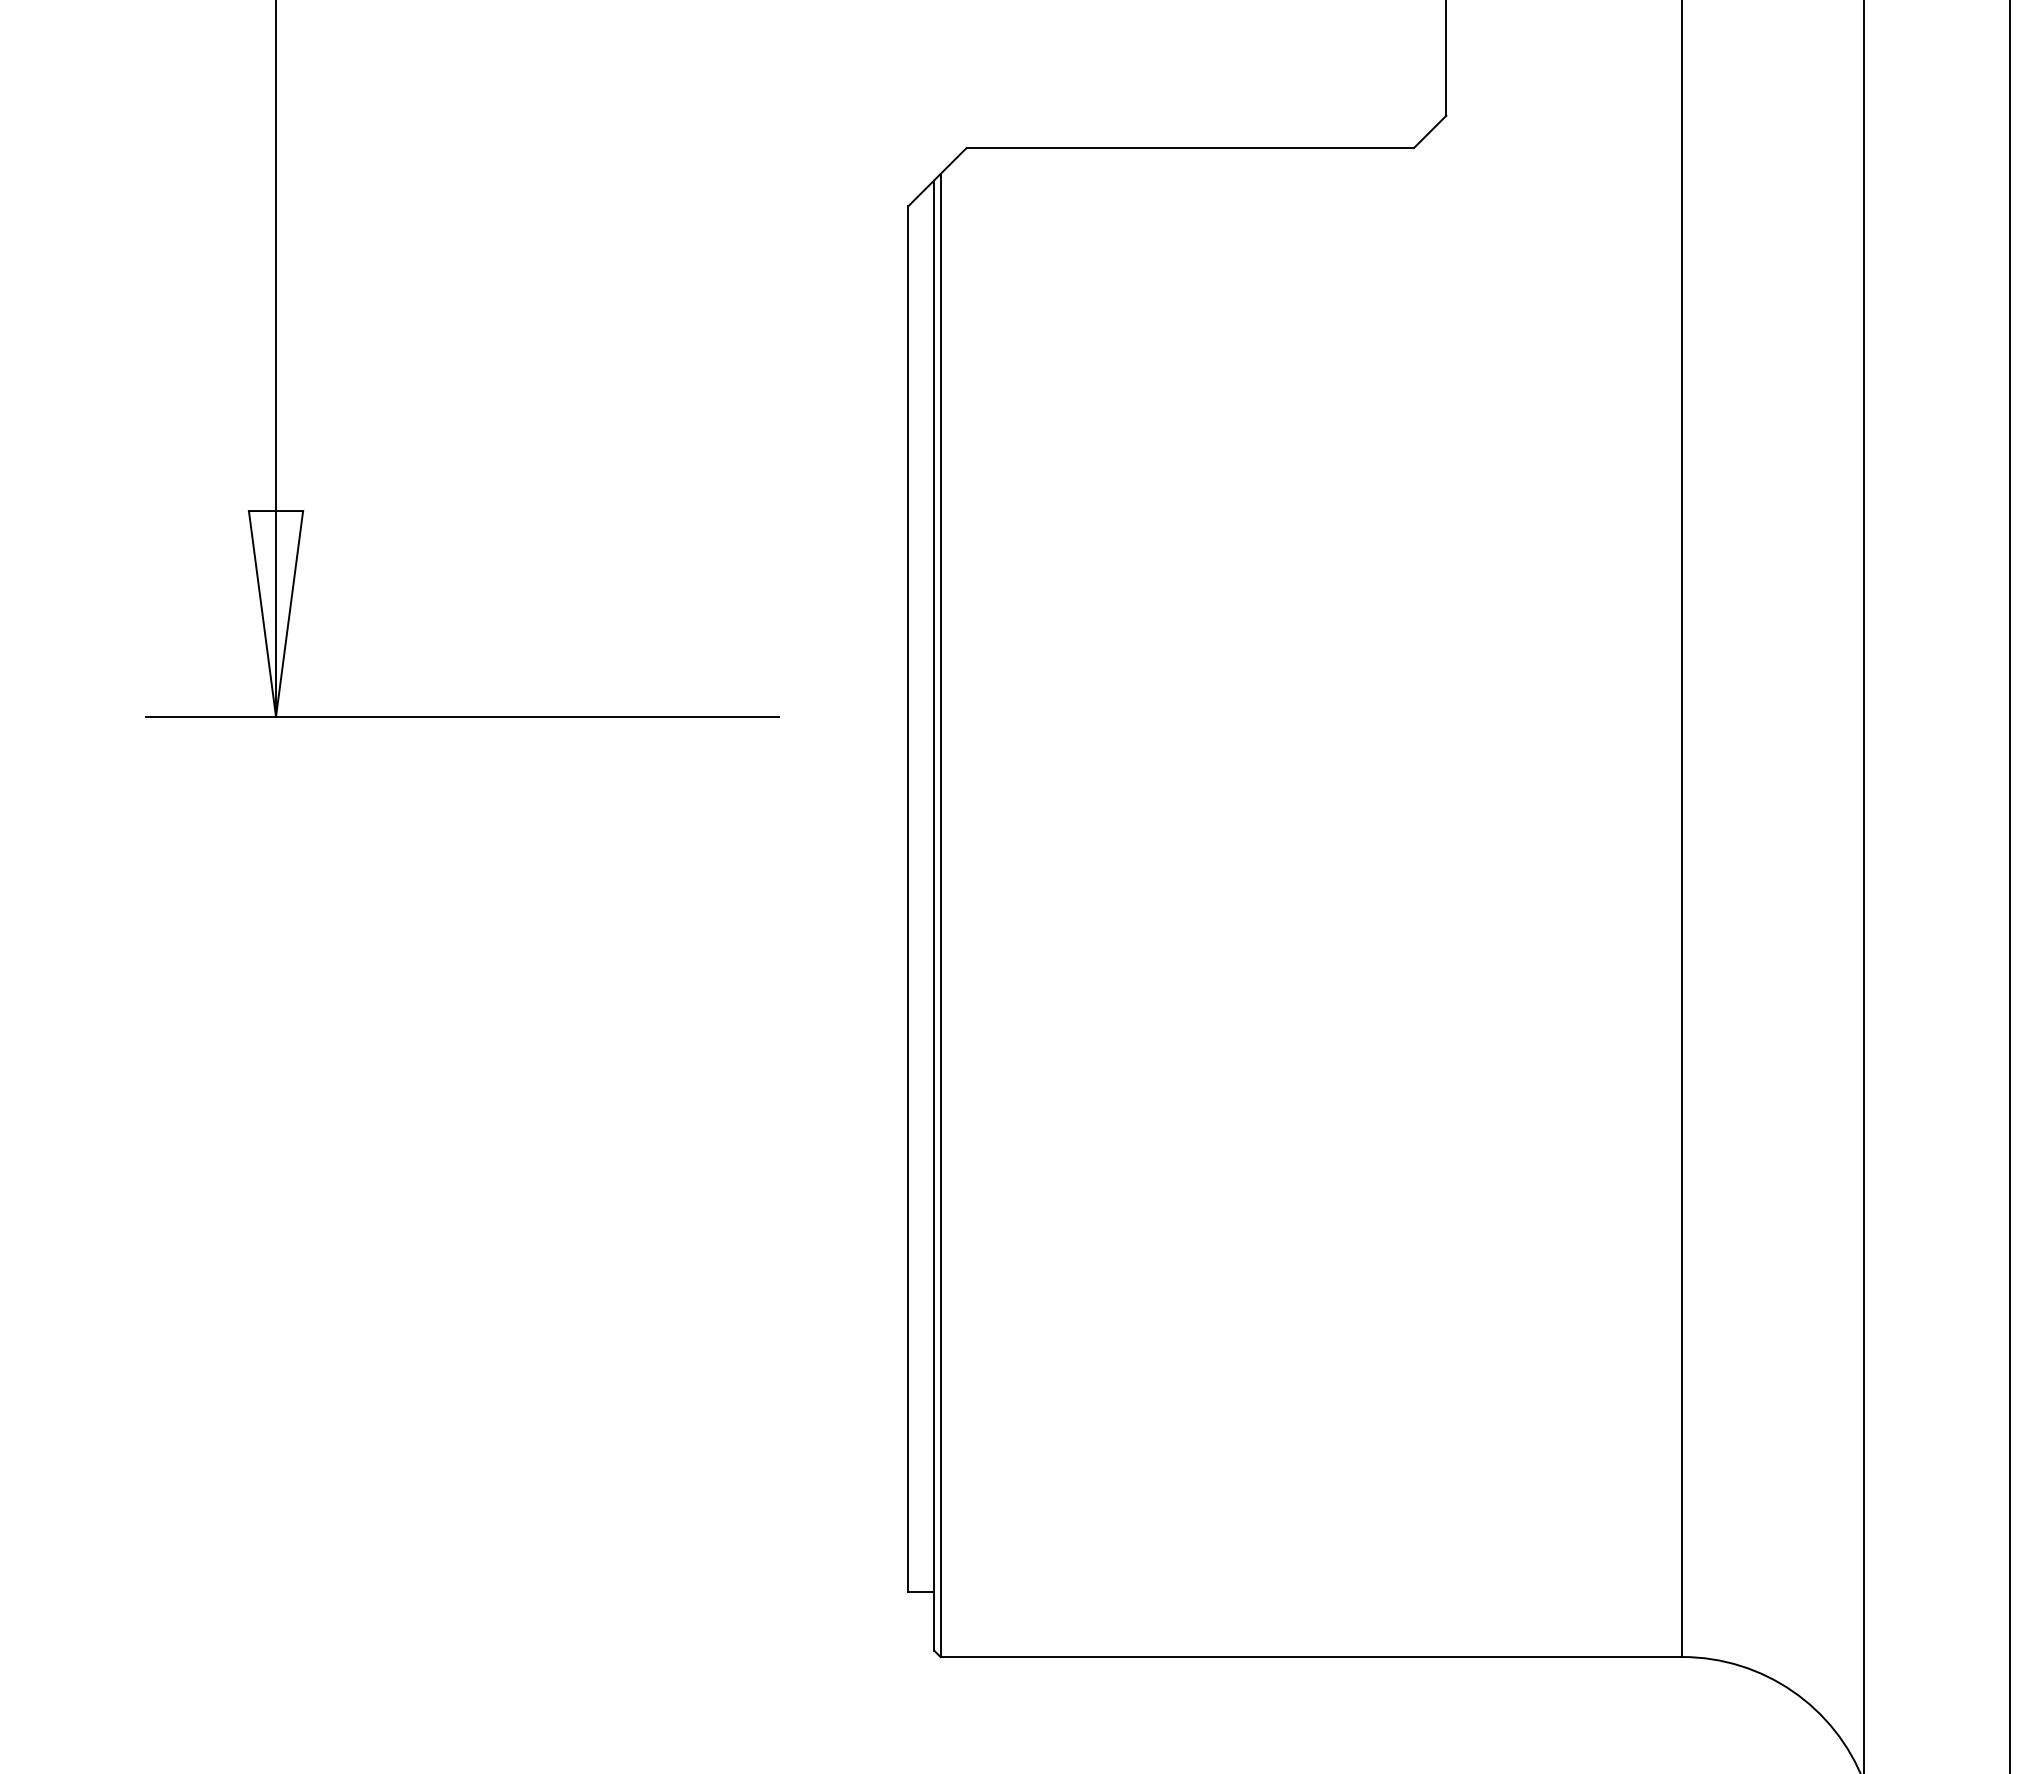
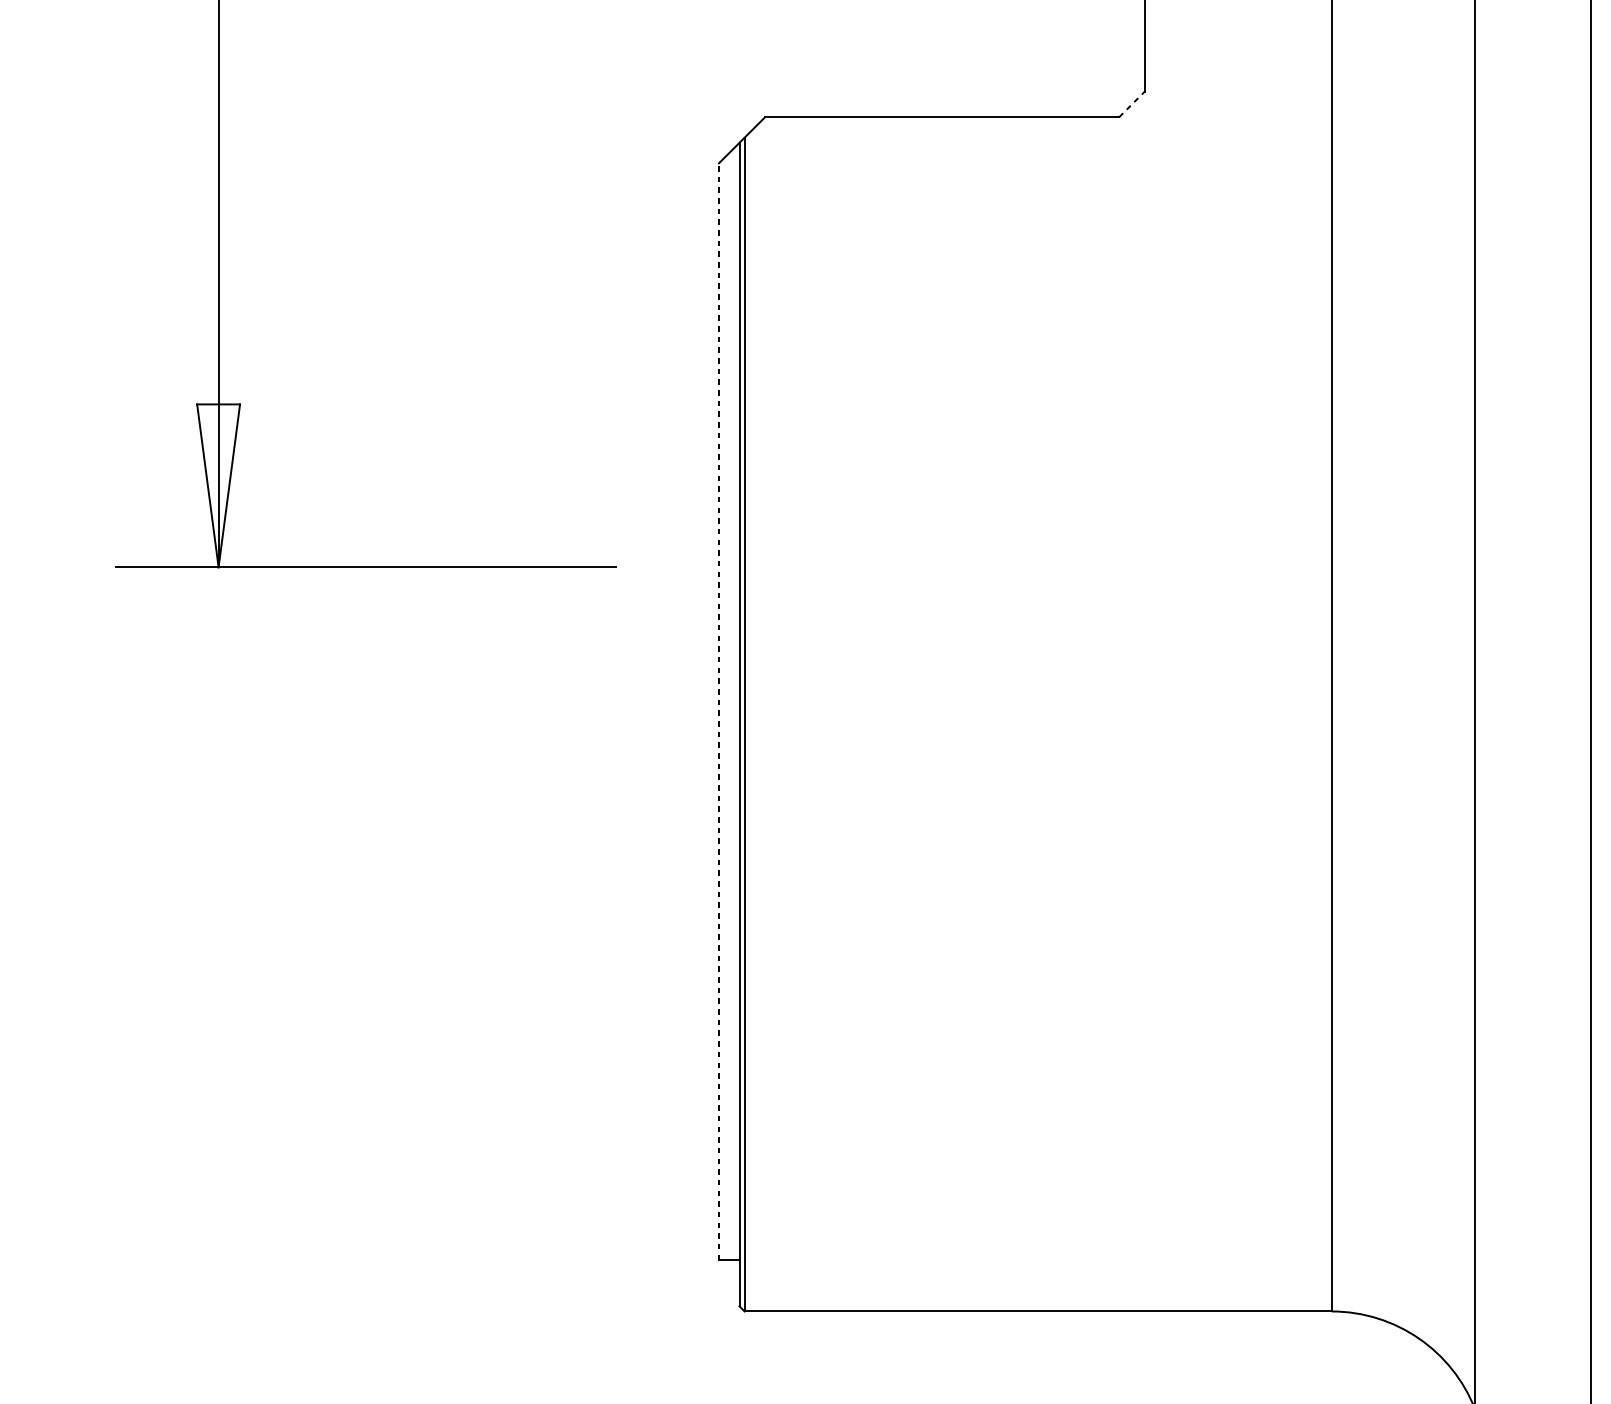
line: (1430, 131) -> (1132, 104), solid -> dashed
line: (908, 899) -> (719, 711), solid -> dashed

